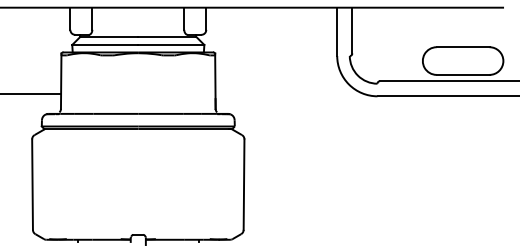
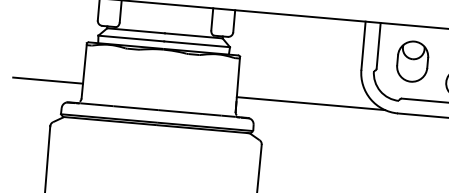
part: (387, 43) -> (412, 61), added
line: (289, 94) -> (310, 103), added

